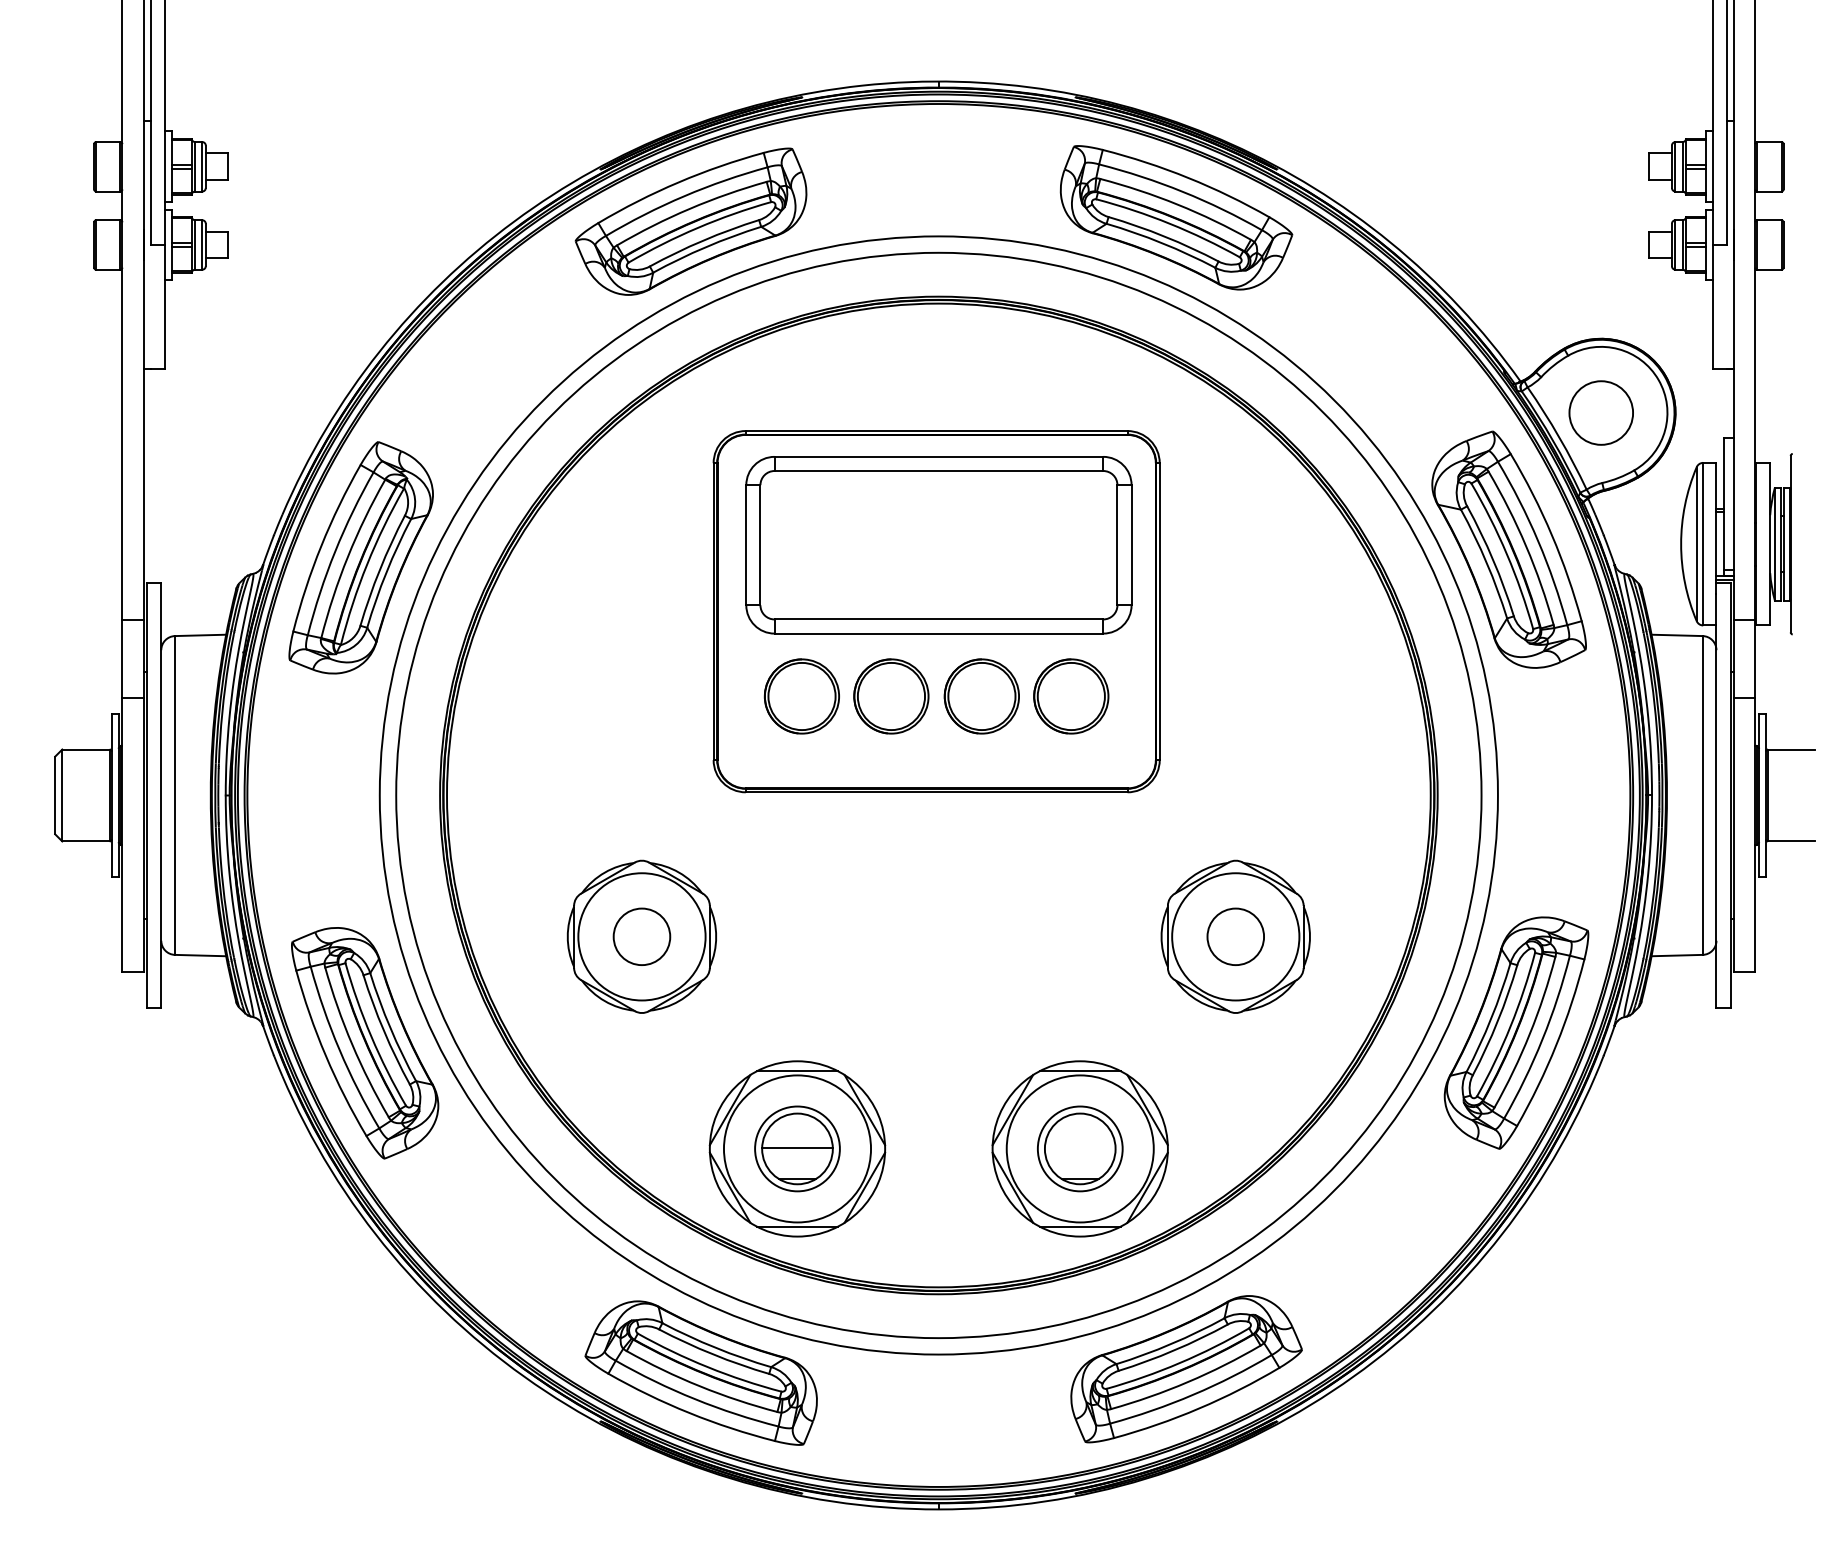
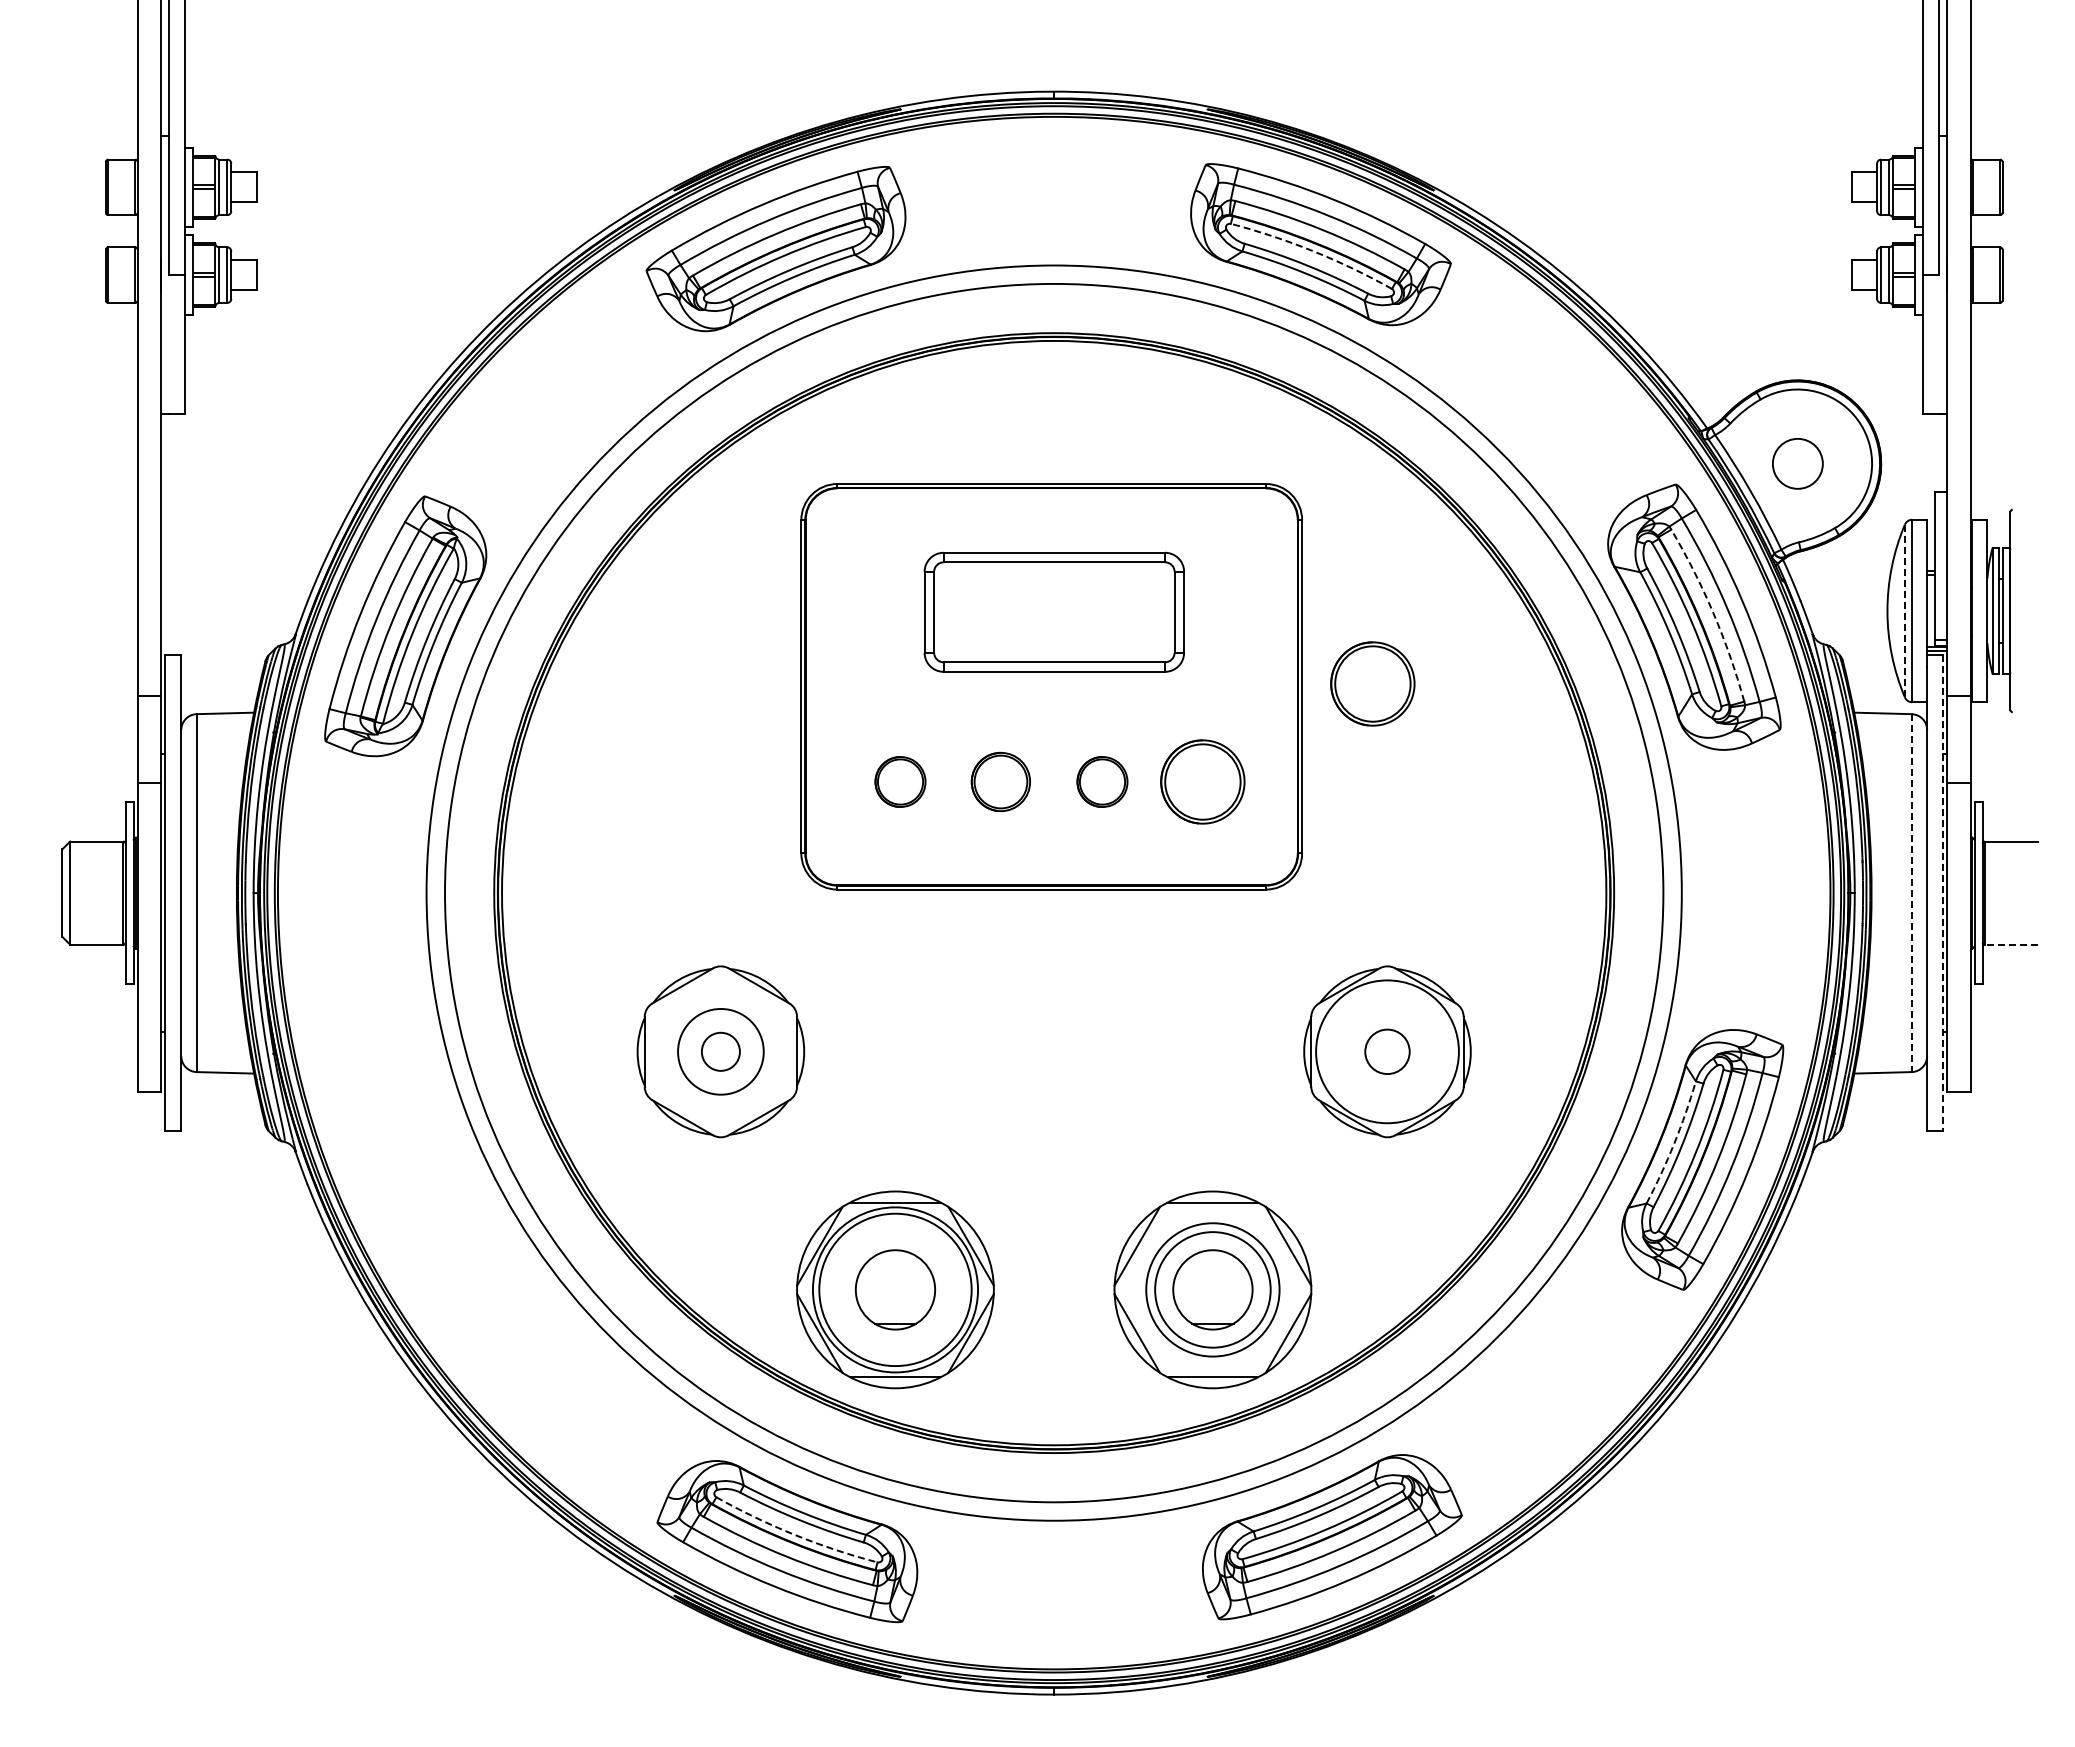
arc: (1169, 223) -> (1313, 251), solid -> dashed
circle: (1601, 412) -> (1797, 463), size x0.7
line: (1696, 543) -> (1904, 610), solid -> dashed
part: (939, 545) -> (1054, 612), size x0.6
arc: (1526, 546) -> (1713, 613), solid -> dashed
part: (1222, 608) -> (1372, 683), added
part: (801, 696) -> (900, 781), size x0.6
part: (891, 696) -> (1000, 781), size x0.7
part: (981, 696) -> (1102, 781), size x0.6
line: (1702, 795) -> (1911, 893), solid -> dashed
line: (1730, 795) -> (1942, 893), solid -> dashed
line: (1791, 841) -> (2011, 944), solid -> dashed
circle: (641, 936) -> (720, 1051), size x0.6
circle: (641, 936) -> (720, 1051), size x0.6
circle: (1235, 936) -> (1387, 1051), size x0.7
arc: (1491, 1018) -> (1674, 1143), solid -> dashed
part: (365, 1042) -> (410, 1170), removed
line: (797, 1147) -> (895, 1288), removed
circle: (797, 1148) -> (895, 1289), size x1.6
circle: (1079, 1148) -> (1212, 1289), size x0.7
circle: (1079, 1148) -> (1212, 1289), size x1.4
arc: (707, 1366) -> (794, 1534), solid -> dashed

